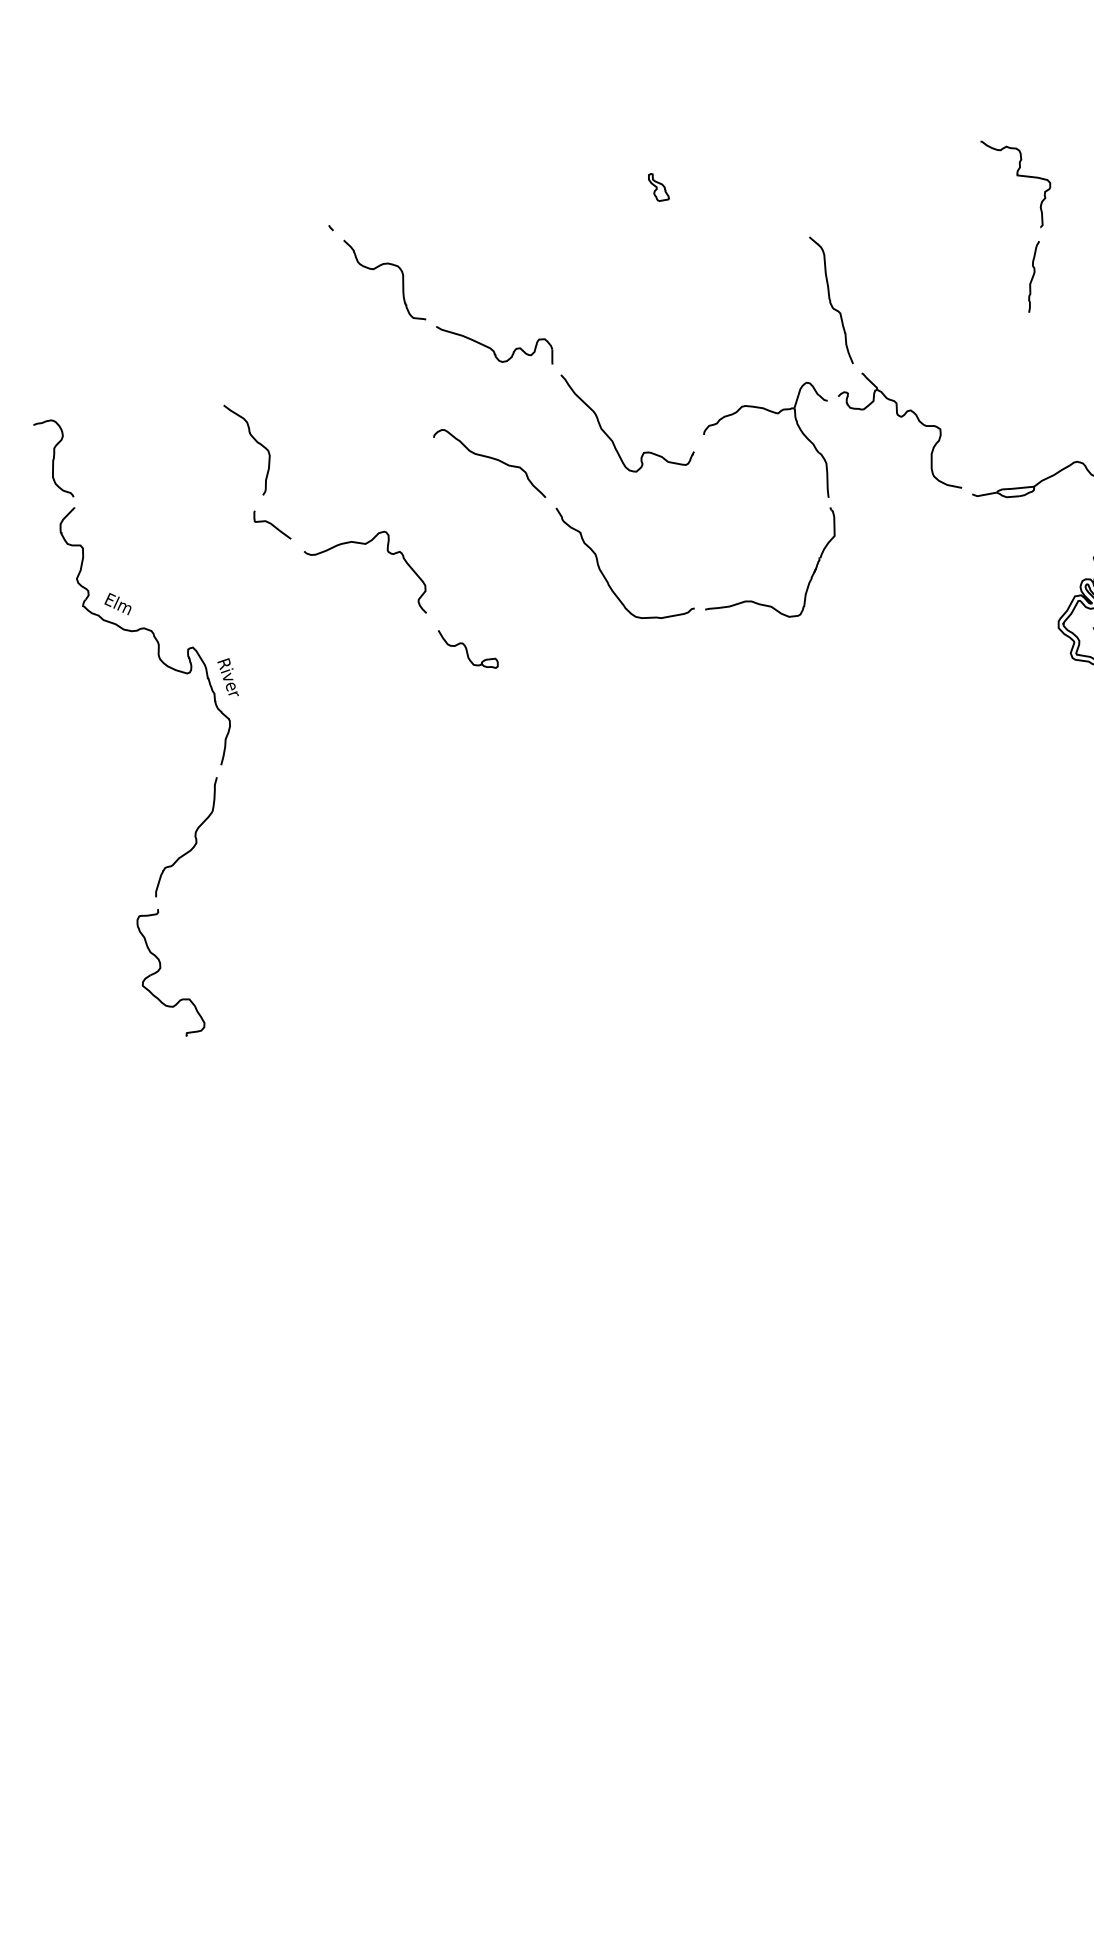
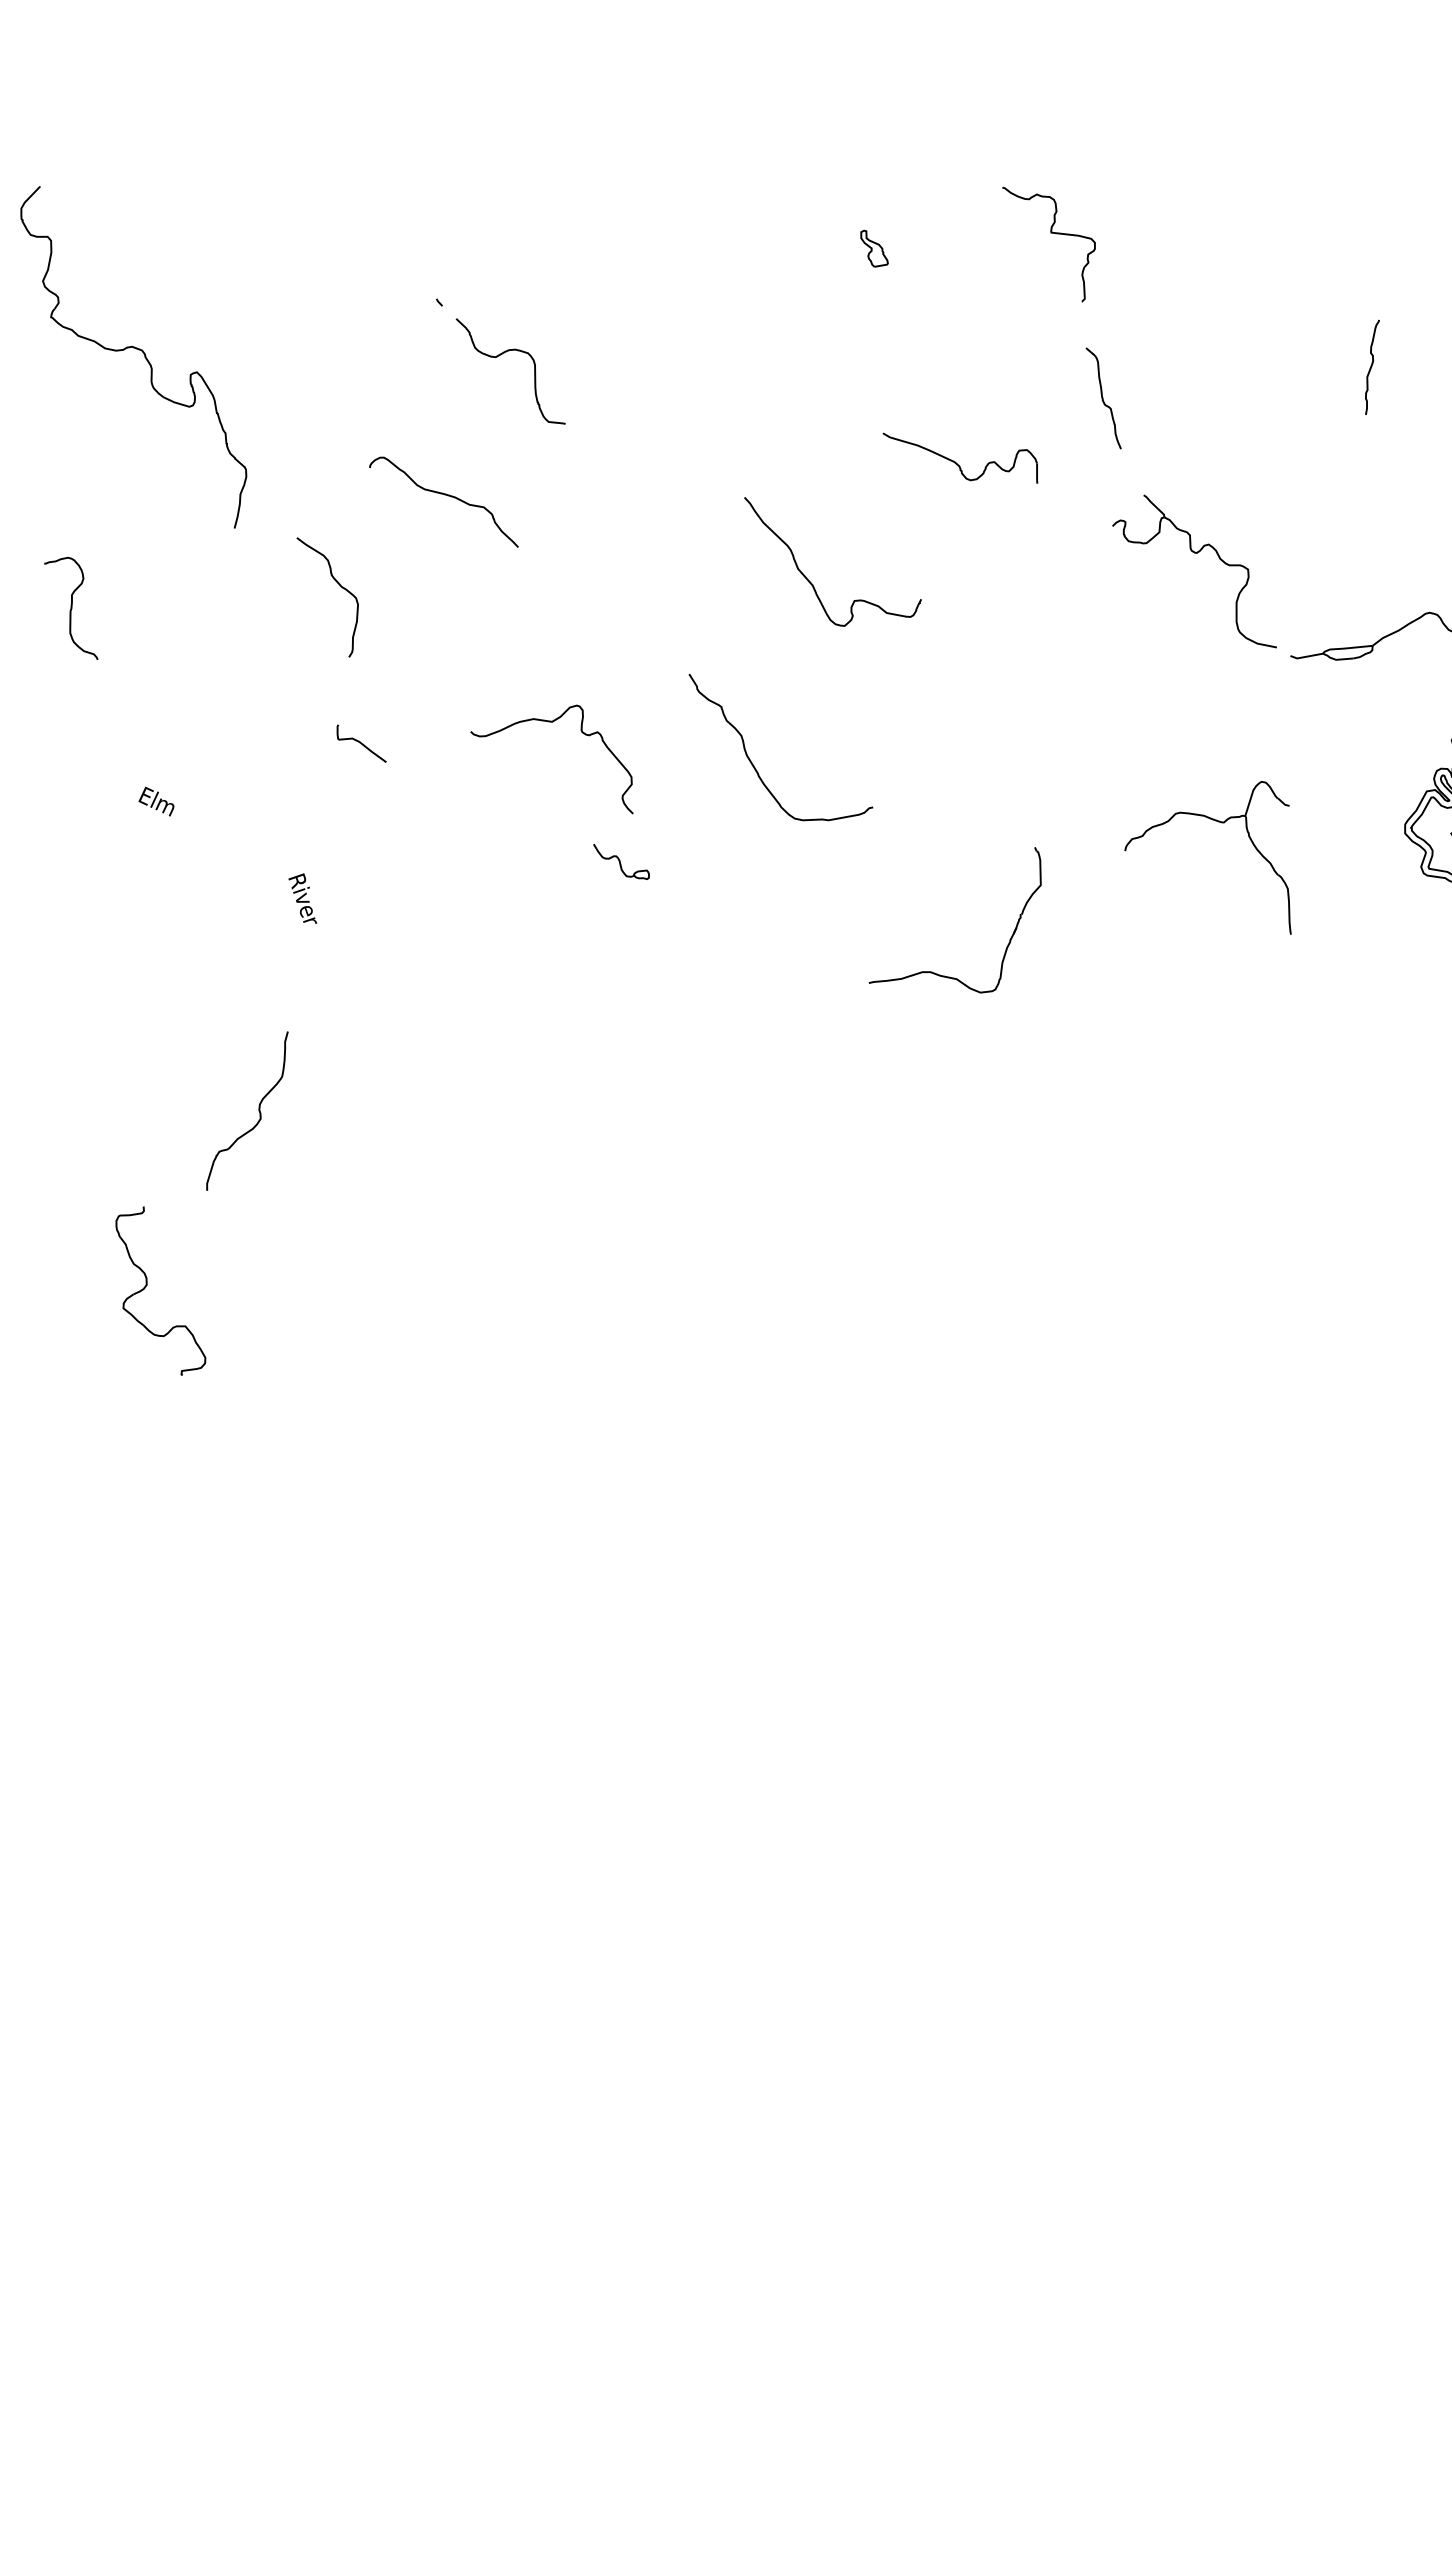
curve: (1016, 176) -> (1050, 233), moved
part: (831, 300) -> (1103, 398), size x0.6
part: (490, 347) -> (955, 461), moved
part: (774, 413) -> (1218, 822), moved
curve: (490, 458) -> (444, 495), moved
curve: (272, 524) -> (361, 743), moved
curve: (365, 544) -> (551, 722), moved
curve: (605, 576) -> (754, 765), moved
part: (753, 600) -> (932, 971), moved
part: (147, 630) -> (136, 349), moved
part: (468, 649) -> (621, 861), size x0.7
part: (160, 968) -> (147, 1285), moved

